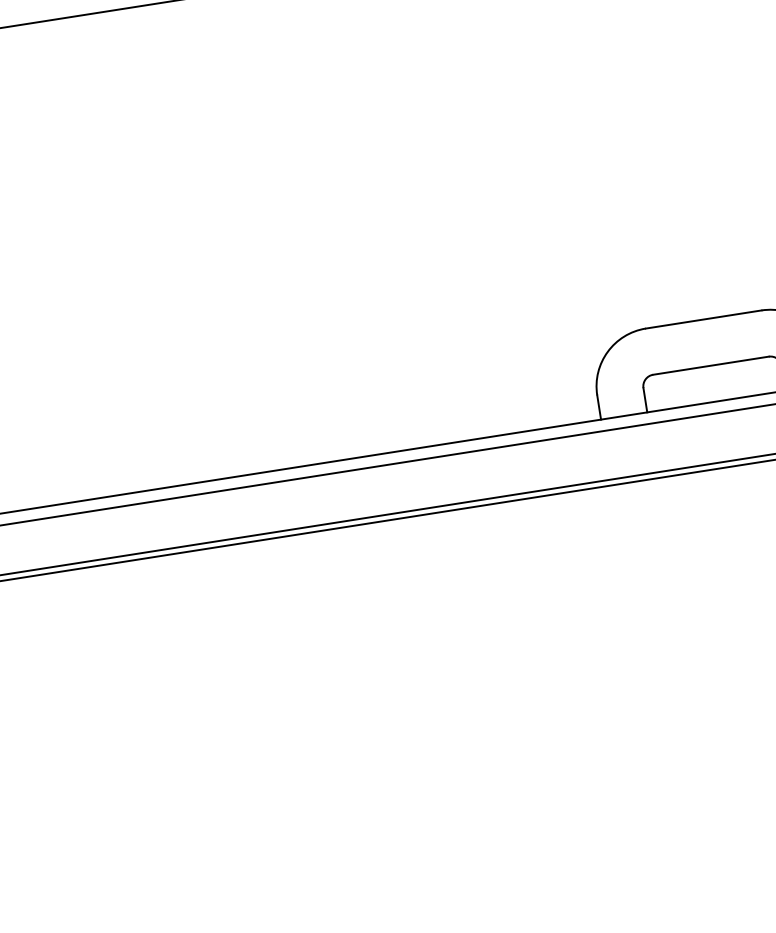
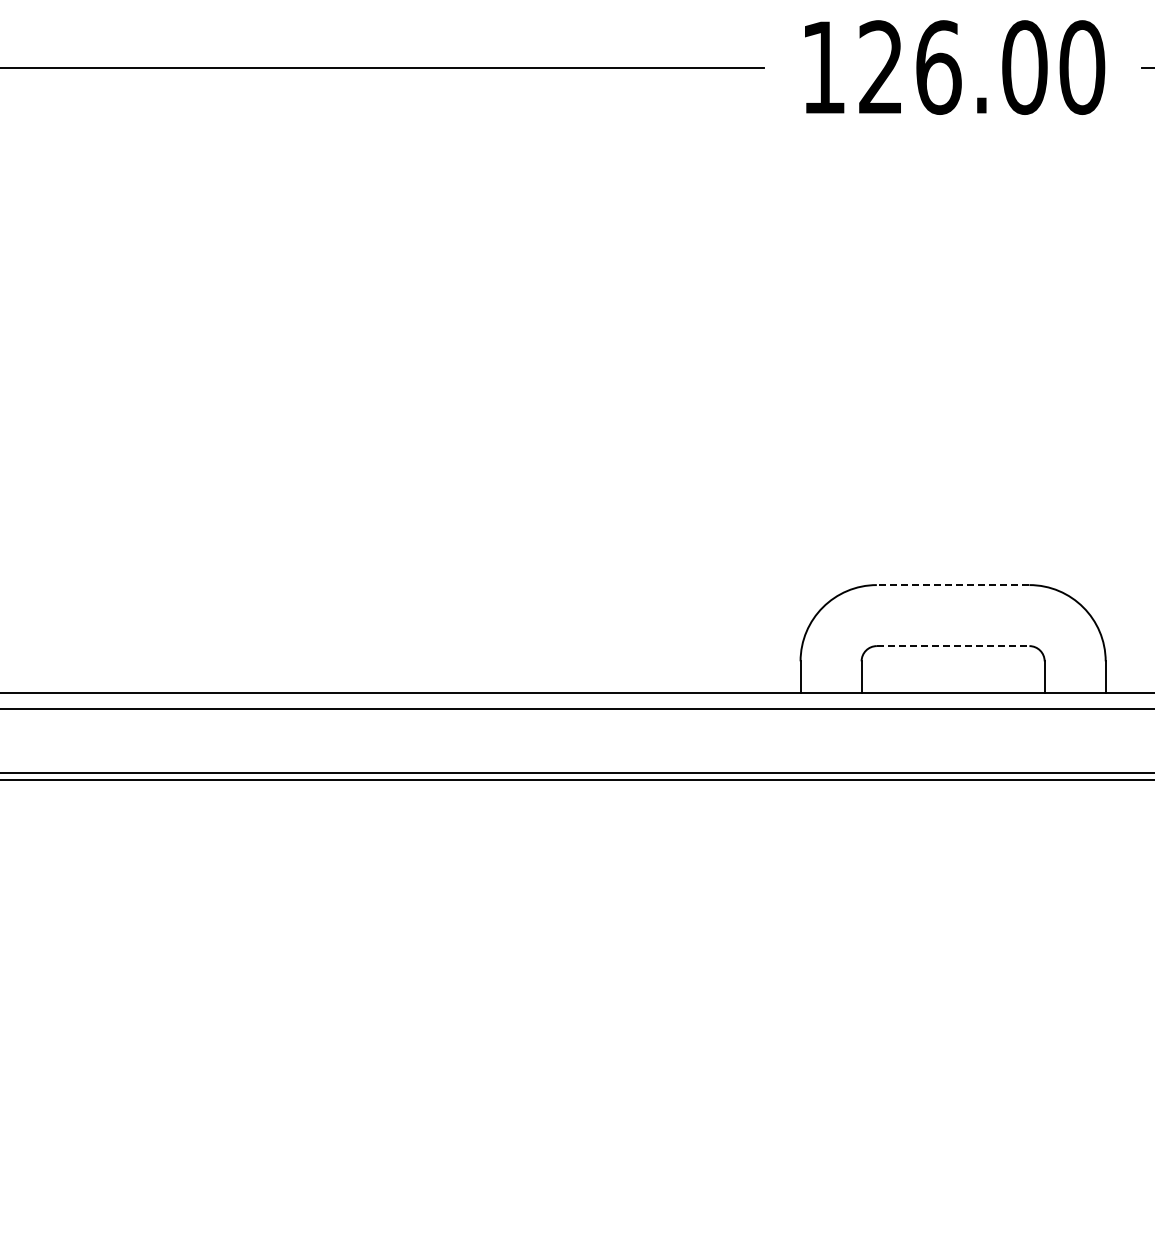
line: (703, 319) -> (952, 585), solid -> dashed
line: (711, 365) -> (953, 646), solid -> dashed

